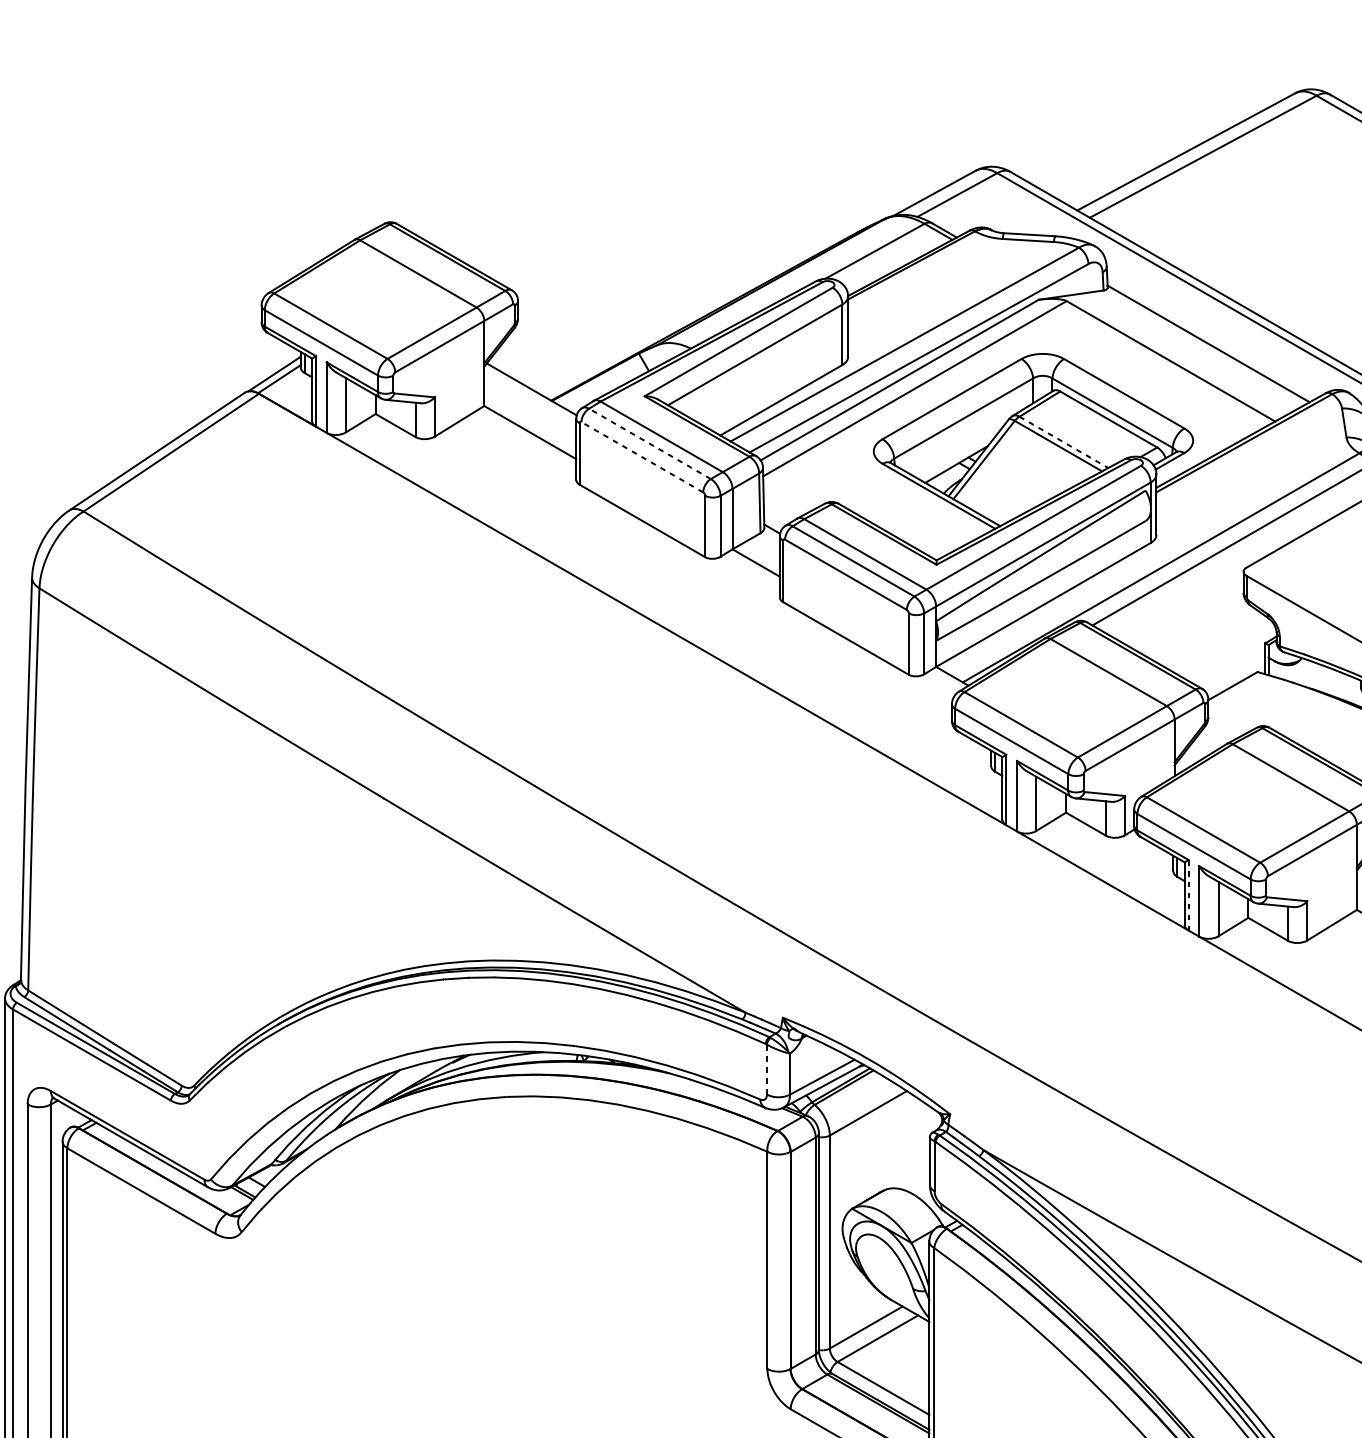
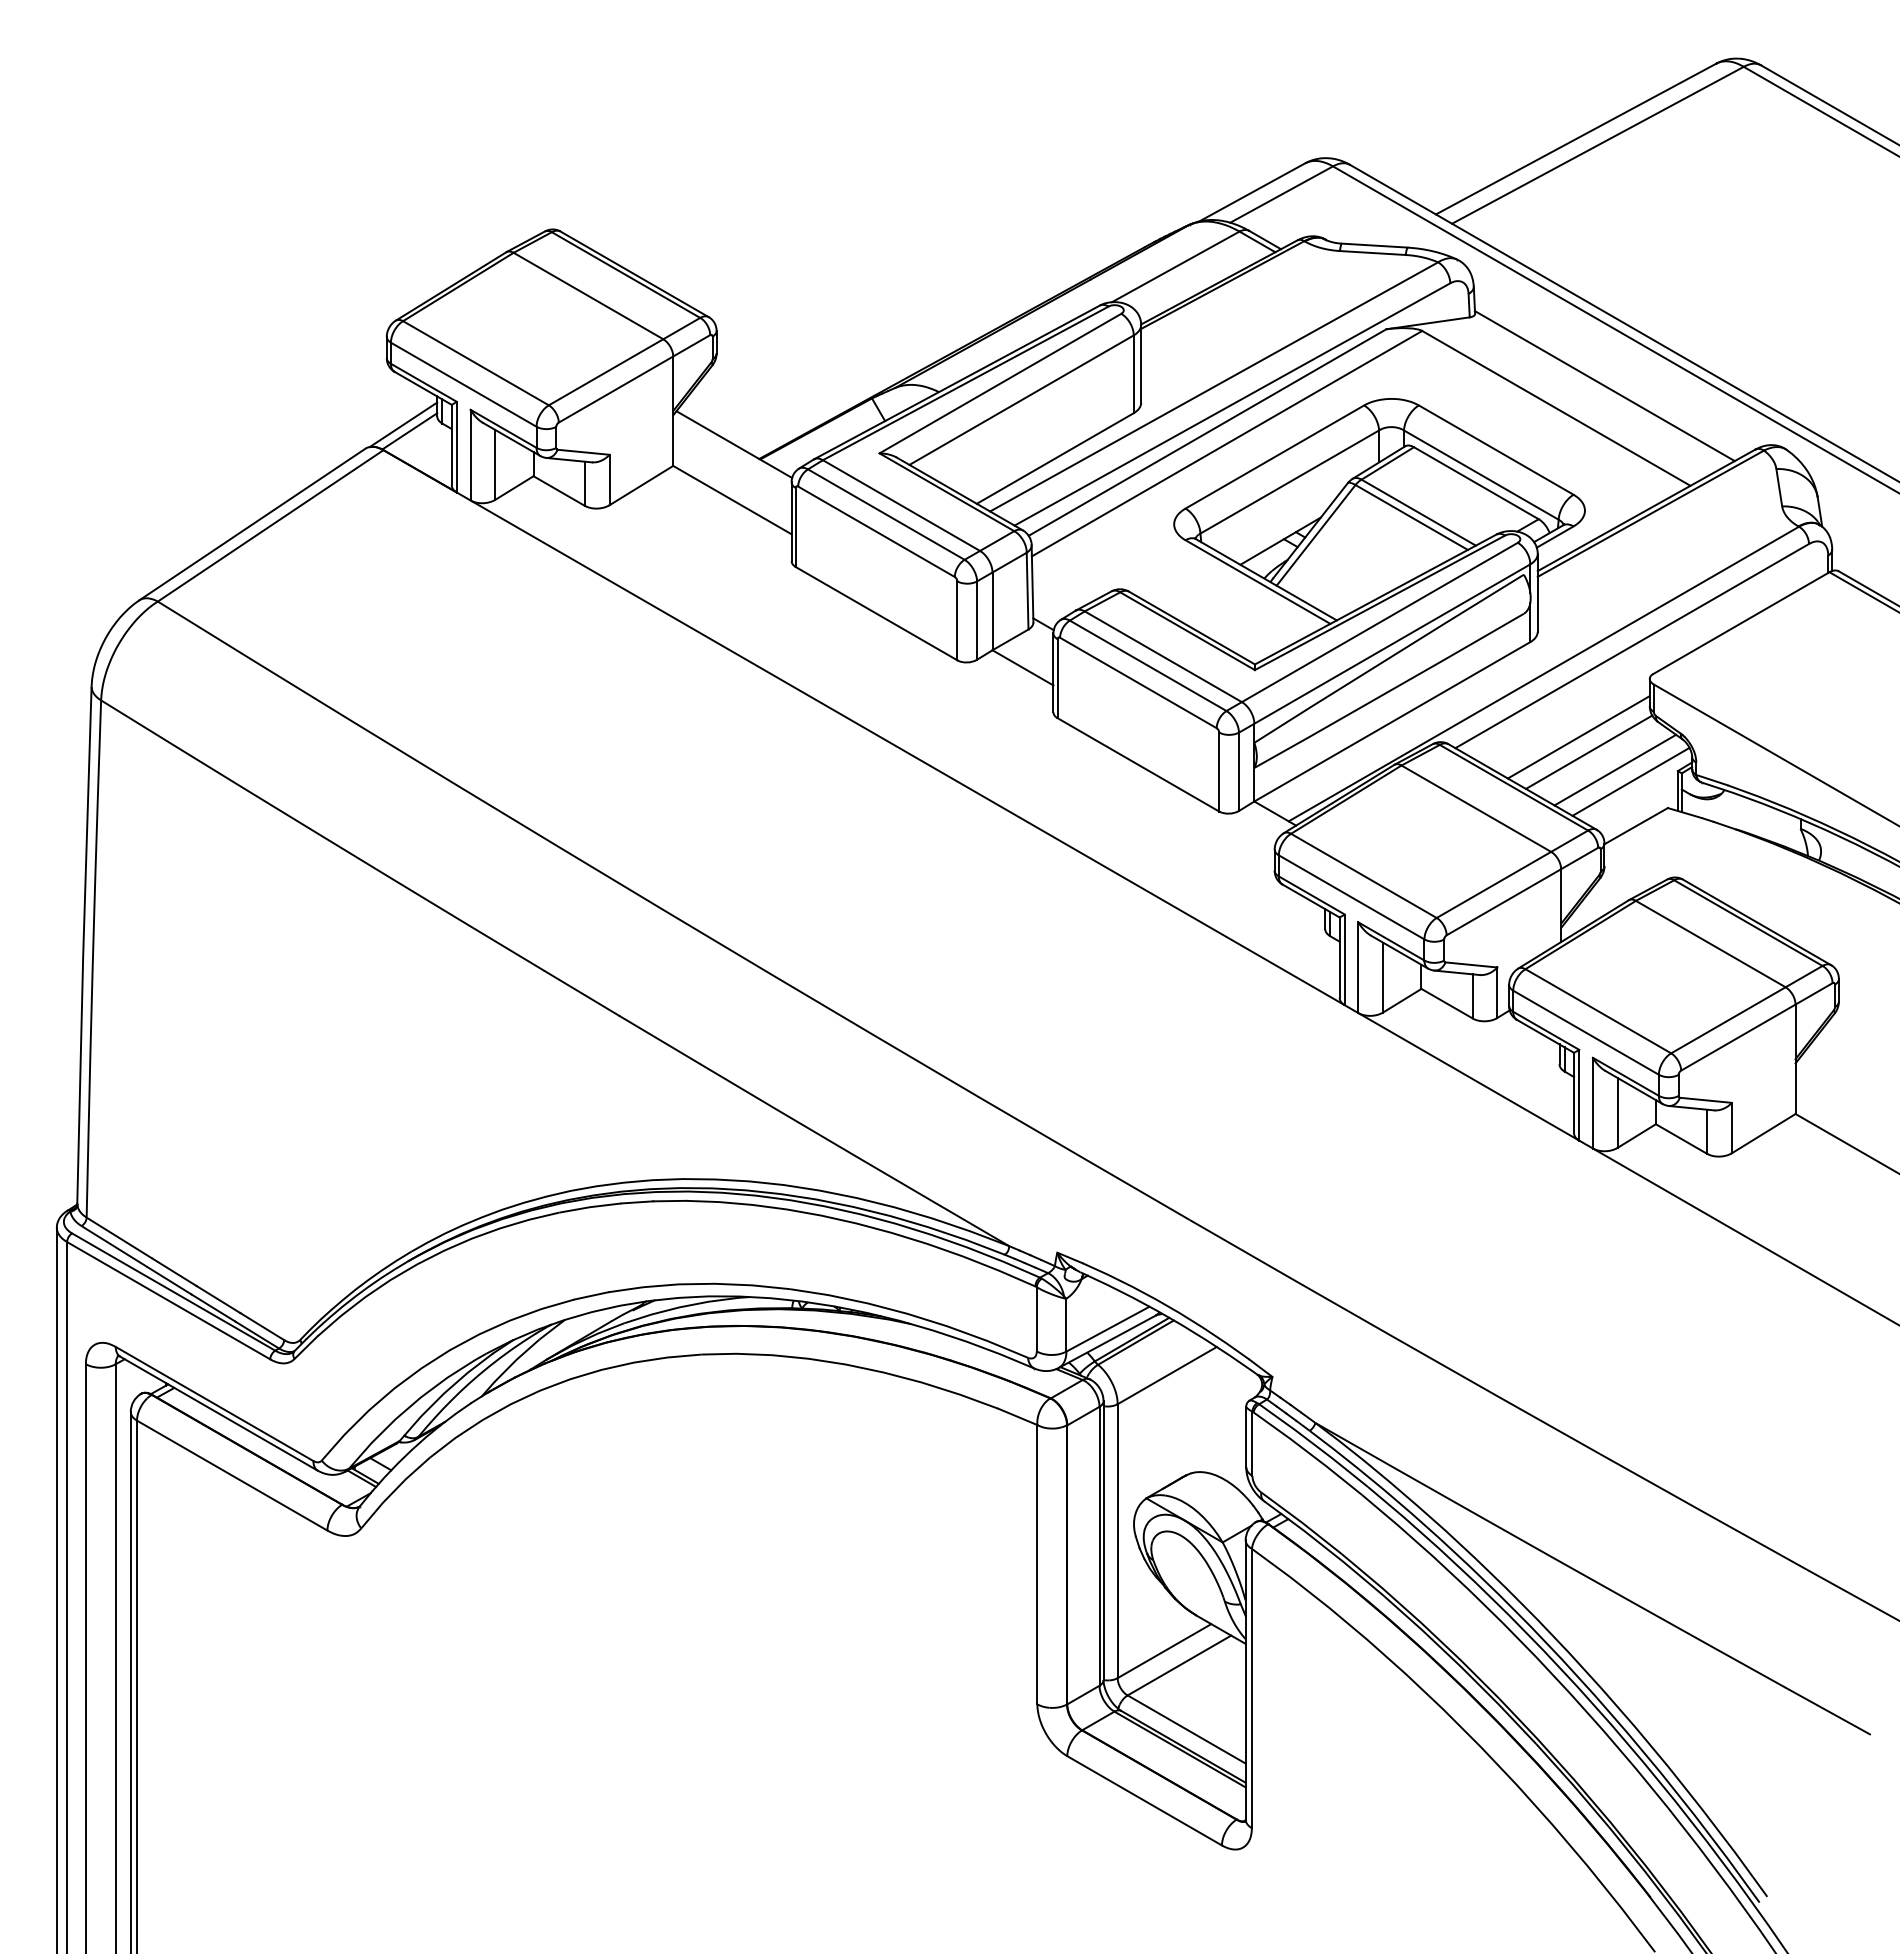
line: (1063, 442) -> (1418, 512), dashed -> solid
line: (649, 443) -> (885, 514), dashed -> solid
line: (642, 457) -> (876, 531), dashed -> solid
line: (1188, 617) -> (1578, 737), added
line: (1195, 628) -> (1588, 751), added
line: (1216, 642) -> (1615, 769), added
line: (1228, 651) -> (1630, 781), added
line: (1188, 895) -> (1579, 1095), dashed -> solid
line: (766, 1068) -> (1036, 1318), dashed -> solid

